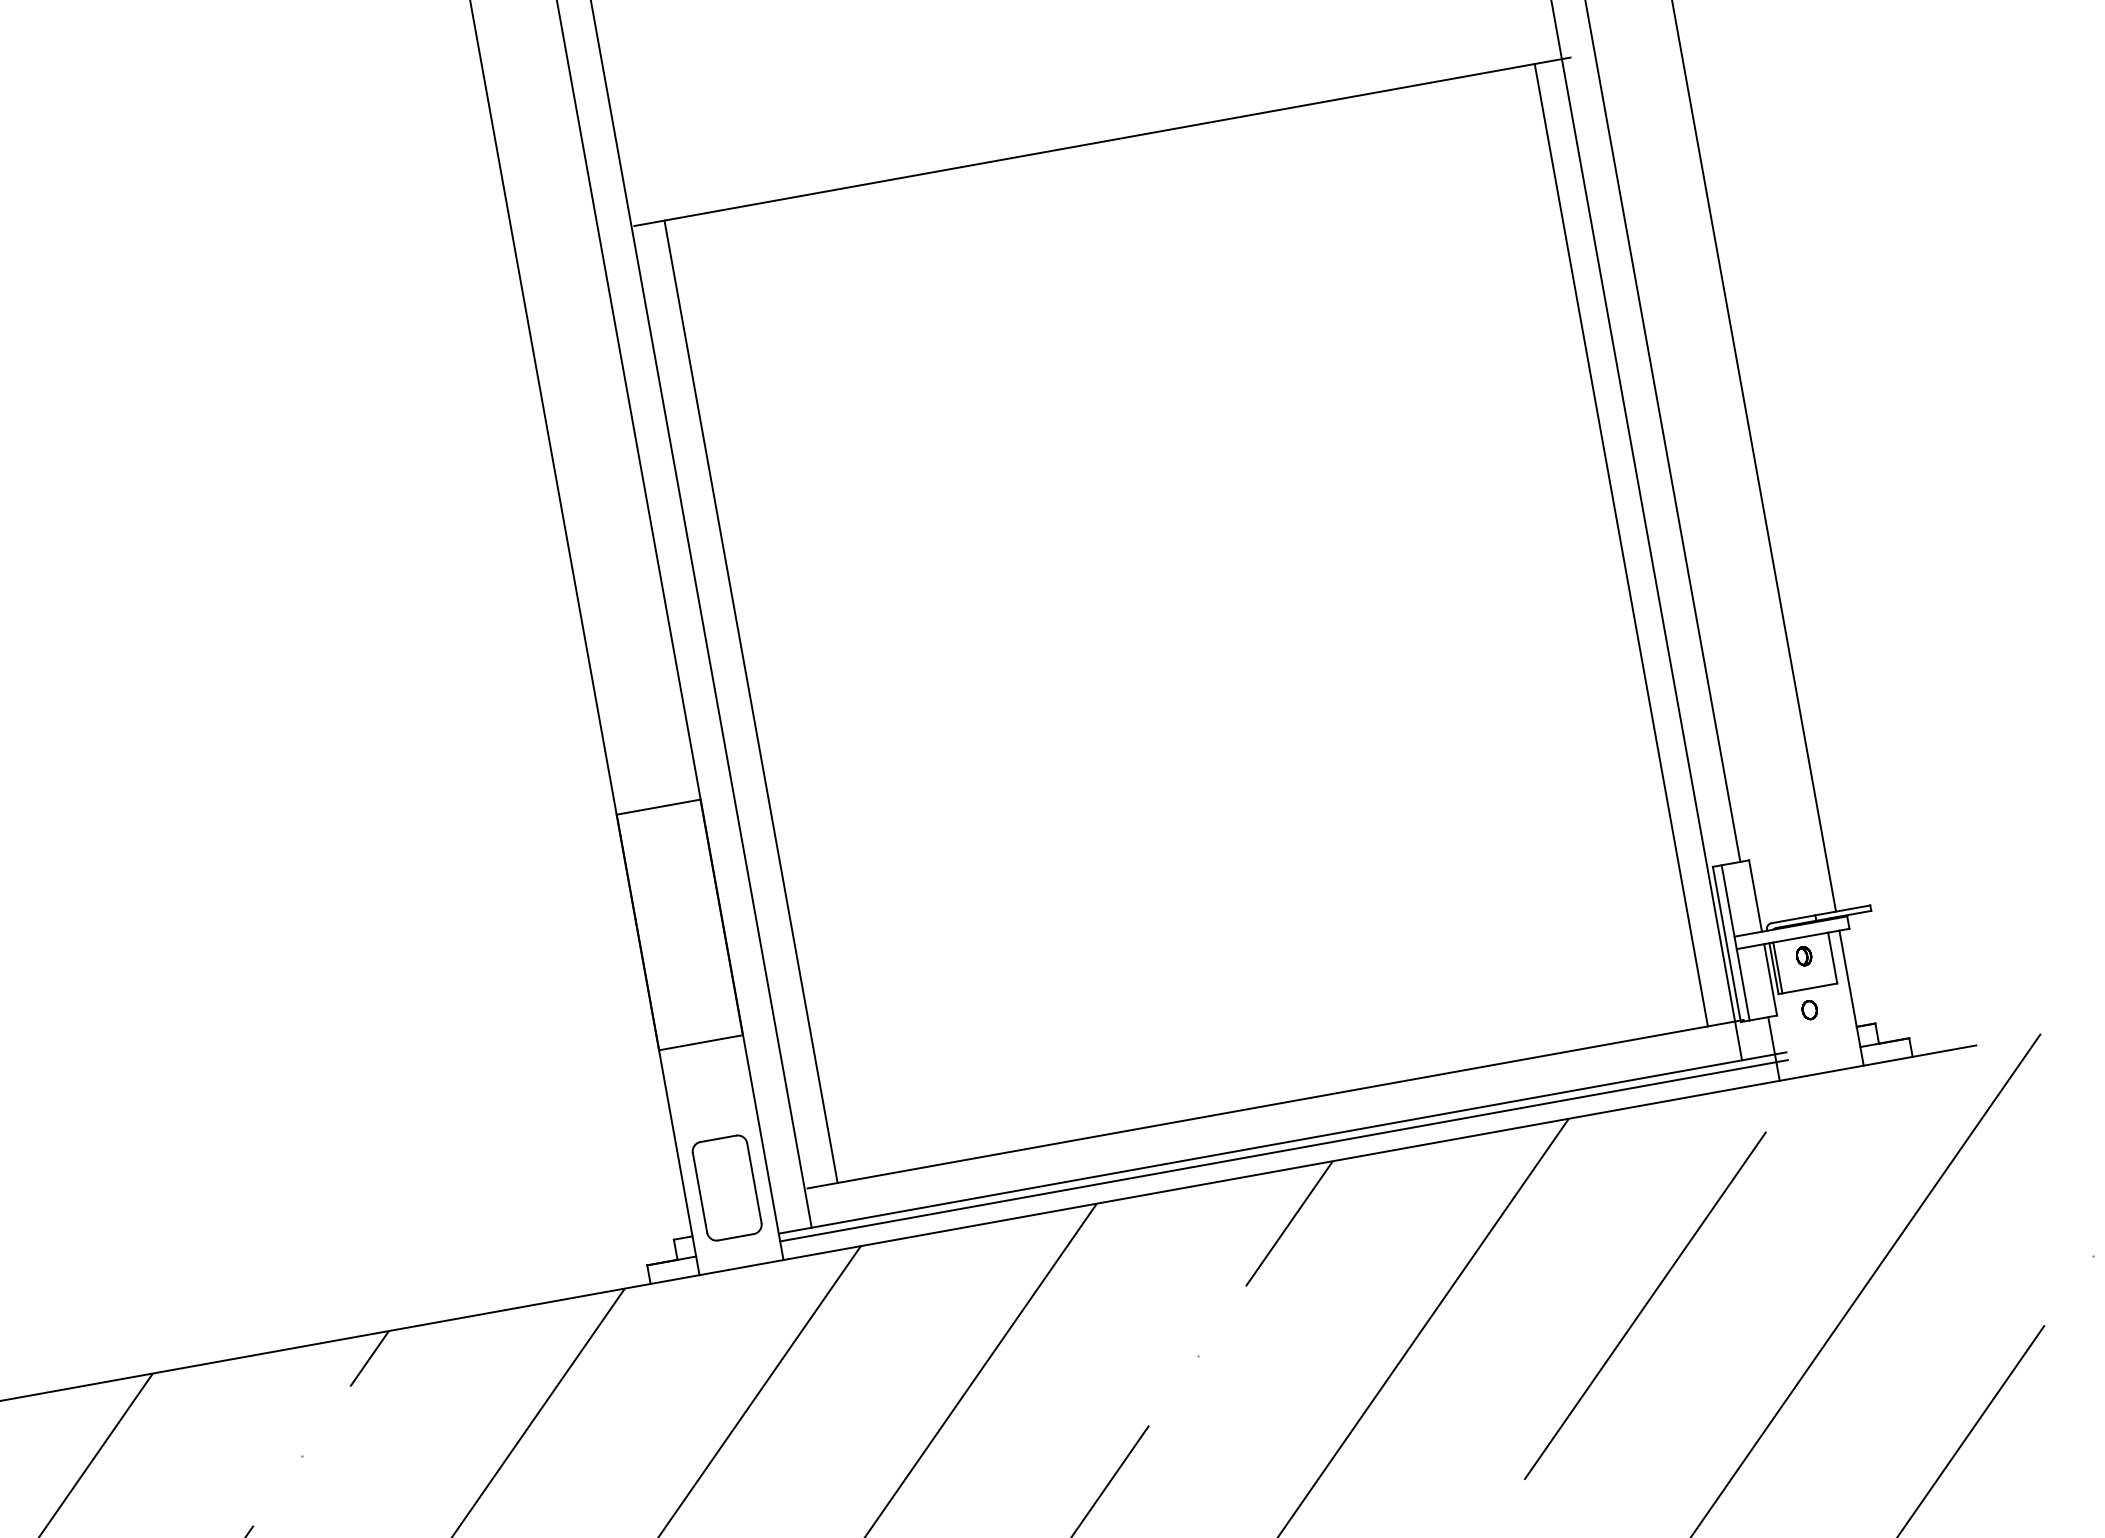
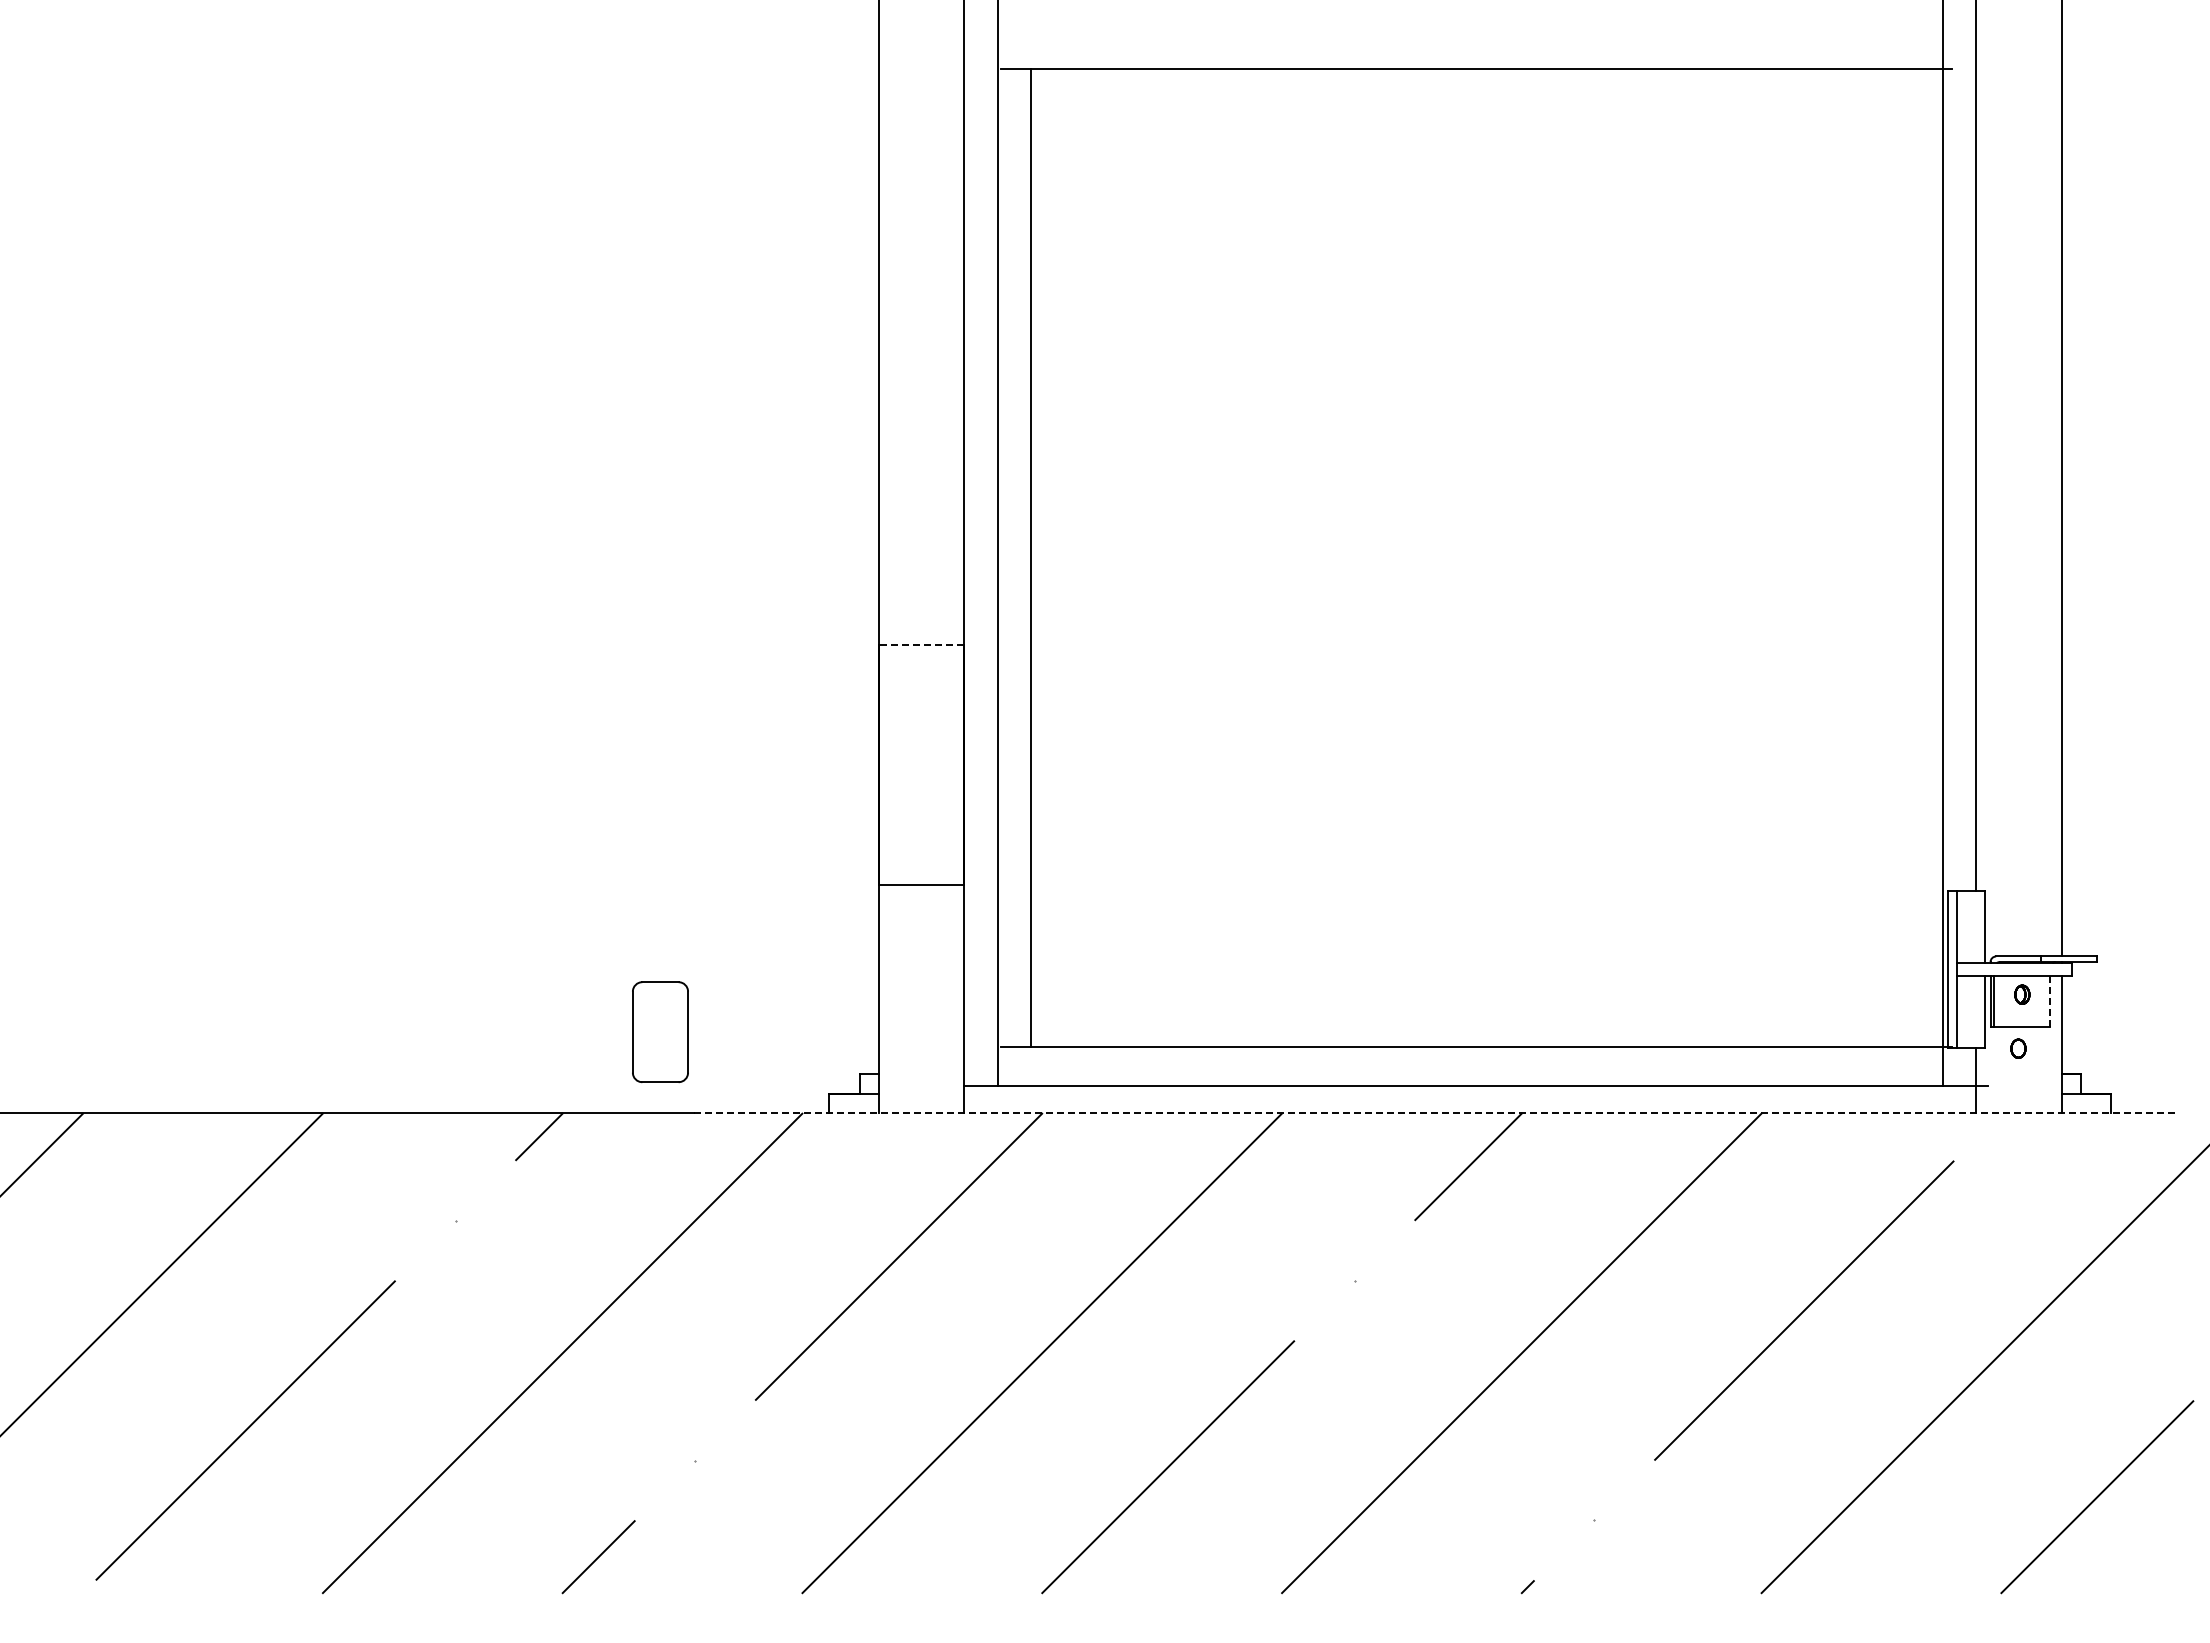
line: (1621, 544) -> (1915, 557), removed
line: (658, 807) -> (921, 645), solid -> dashed
line: (1832, 957) -> (2050, 1001), solid -> dashed
line: (1284, 1151) -> (1476, 1094), removed
line: (1247, 1177) -> (1435, 1113), solid -> dashed
part: (727, 1188) -> (660, 1032), moved

